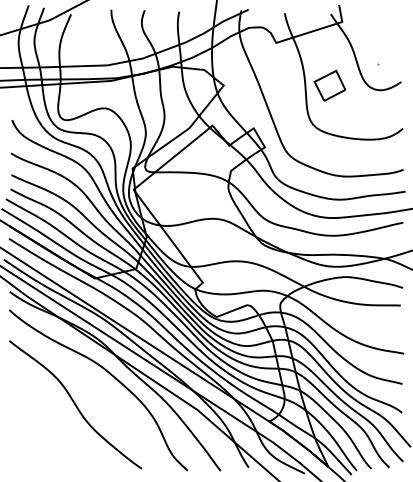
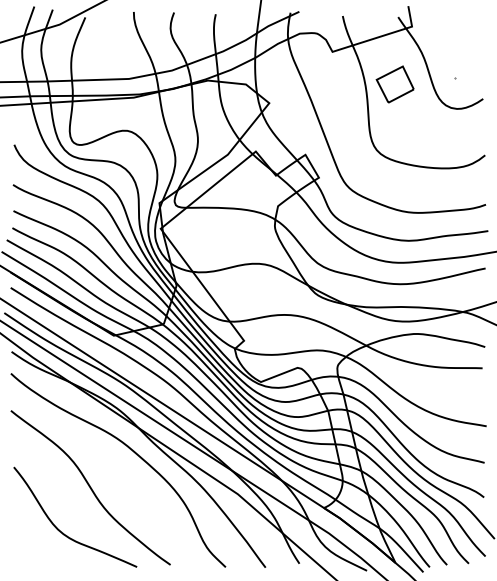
part: (329, 85) -> (394, 84), moved
curve: (52, 441) -> (63, 532), added

